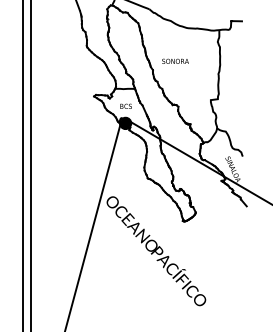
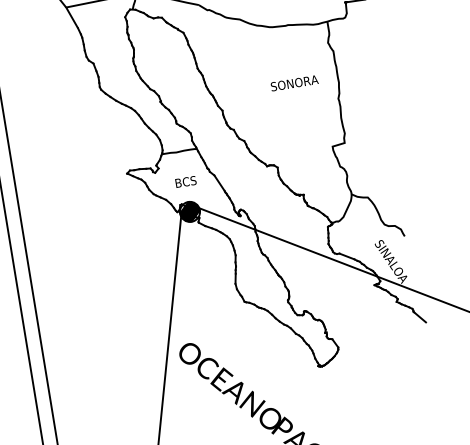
text: (175, 60) -> (294, 81), moved

